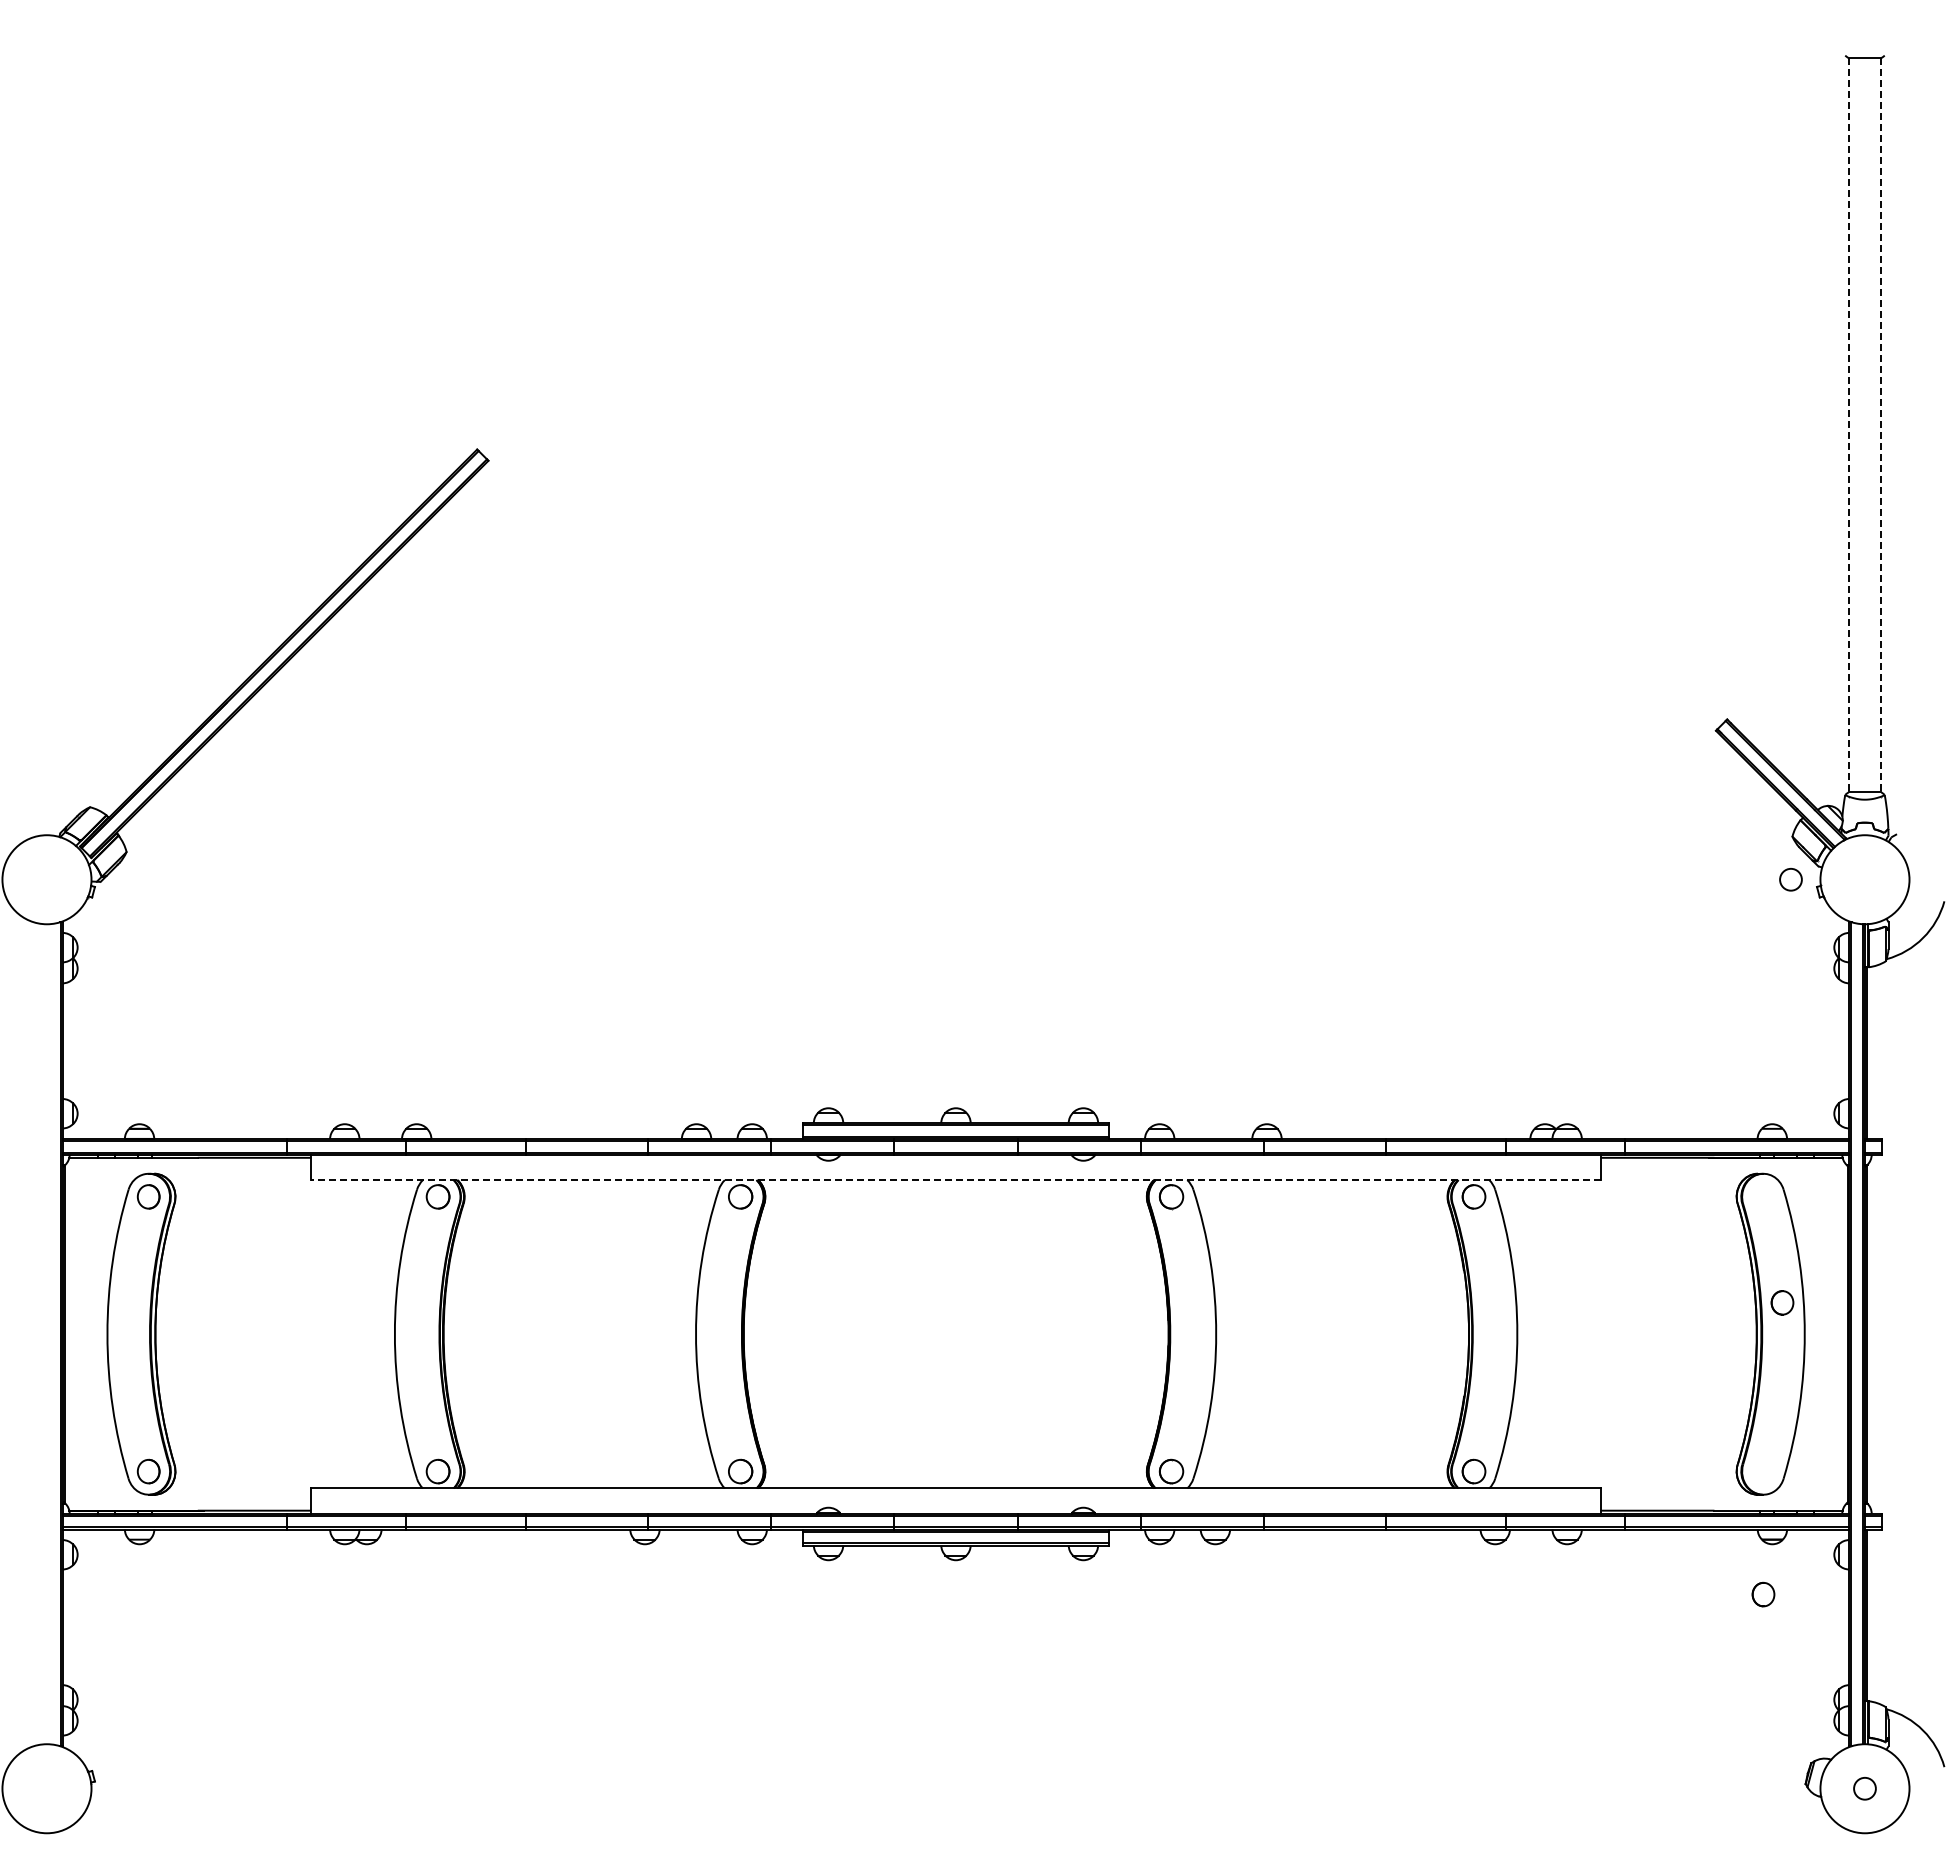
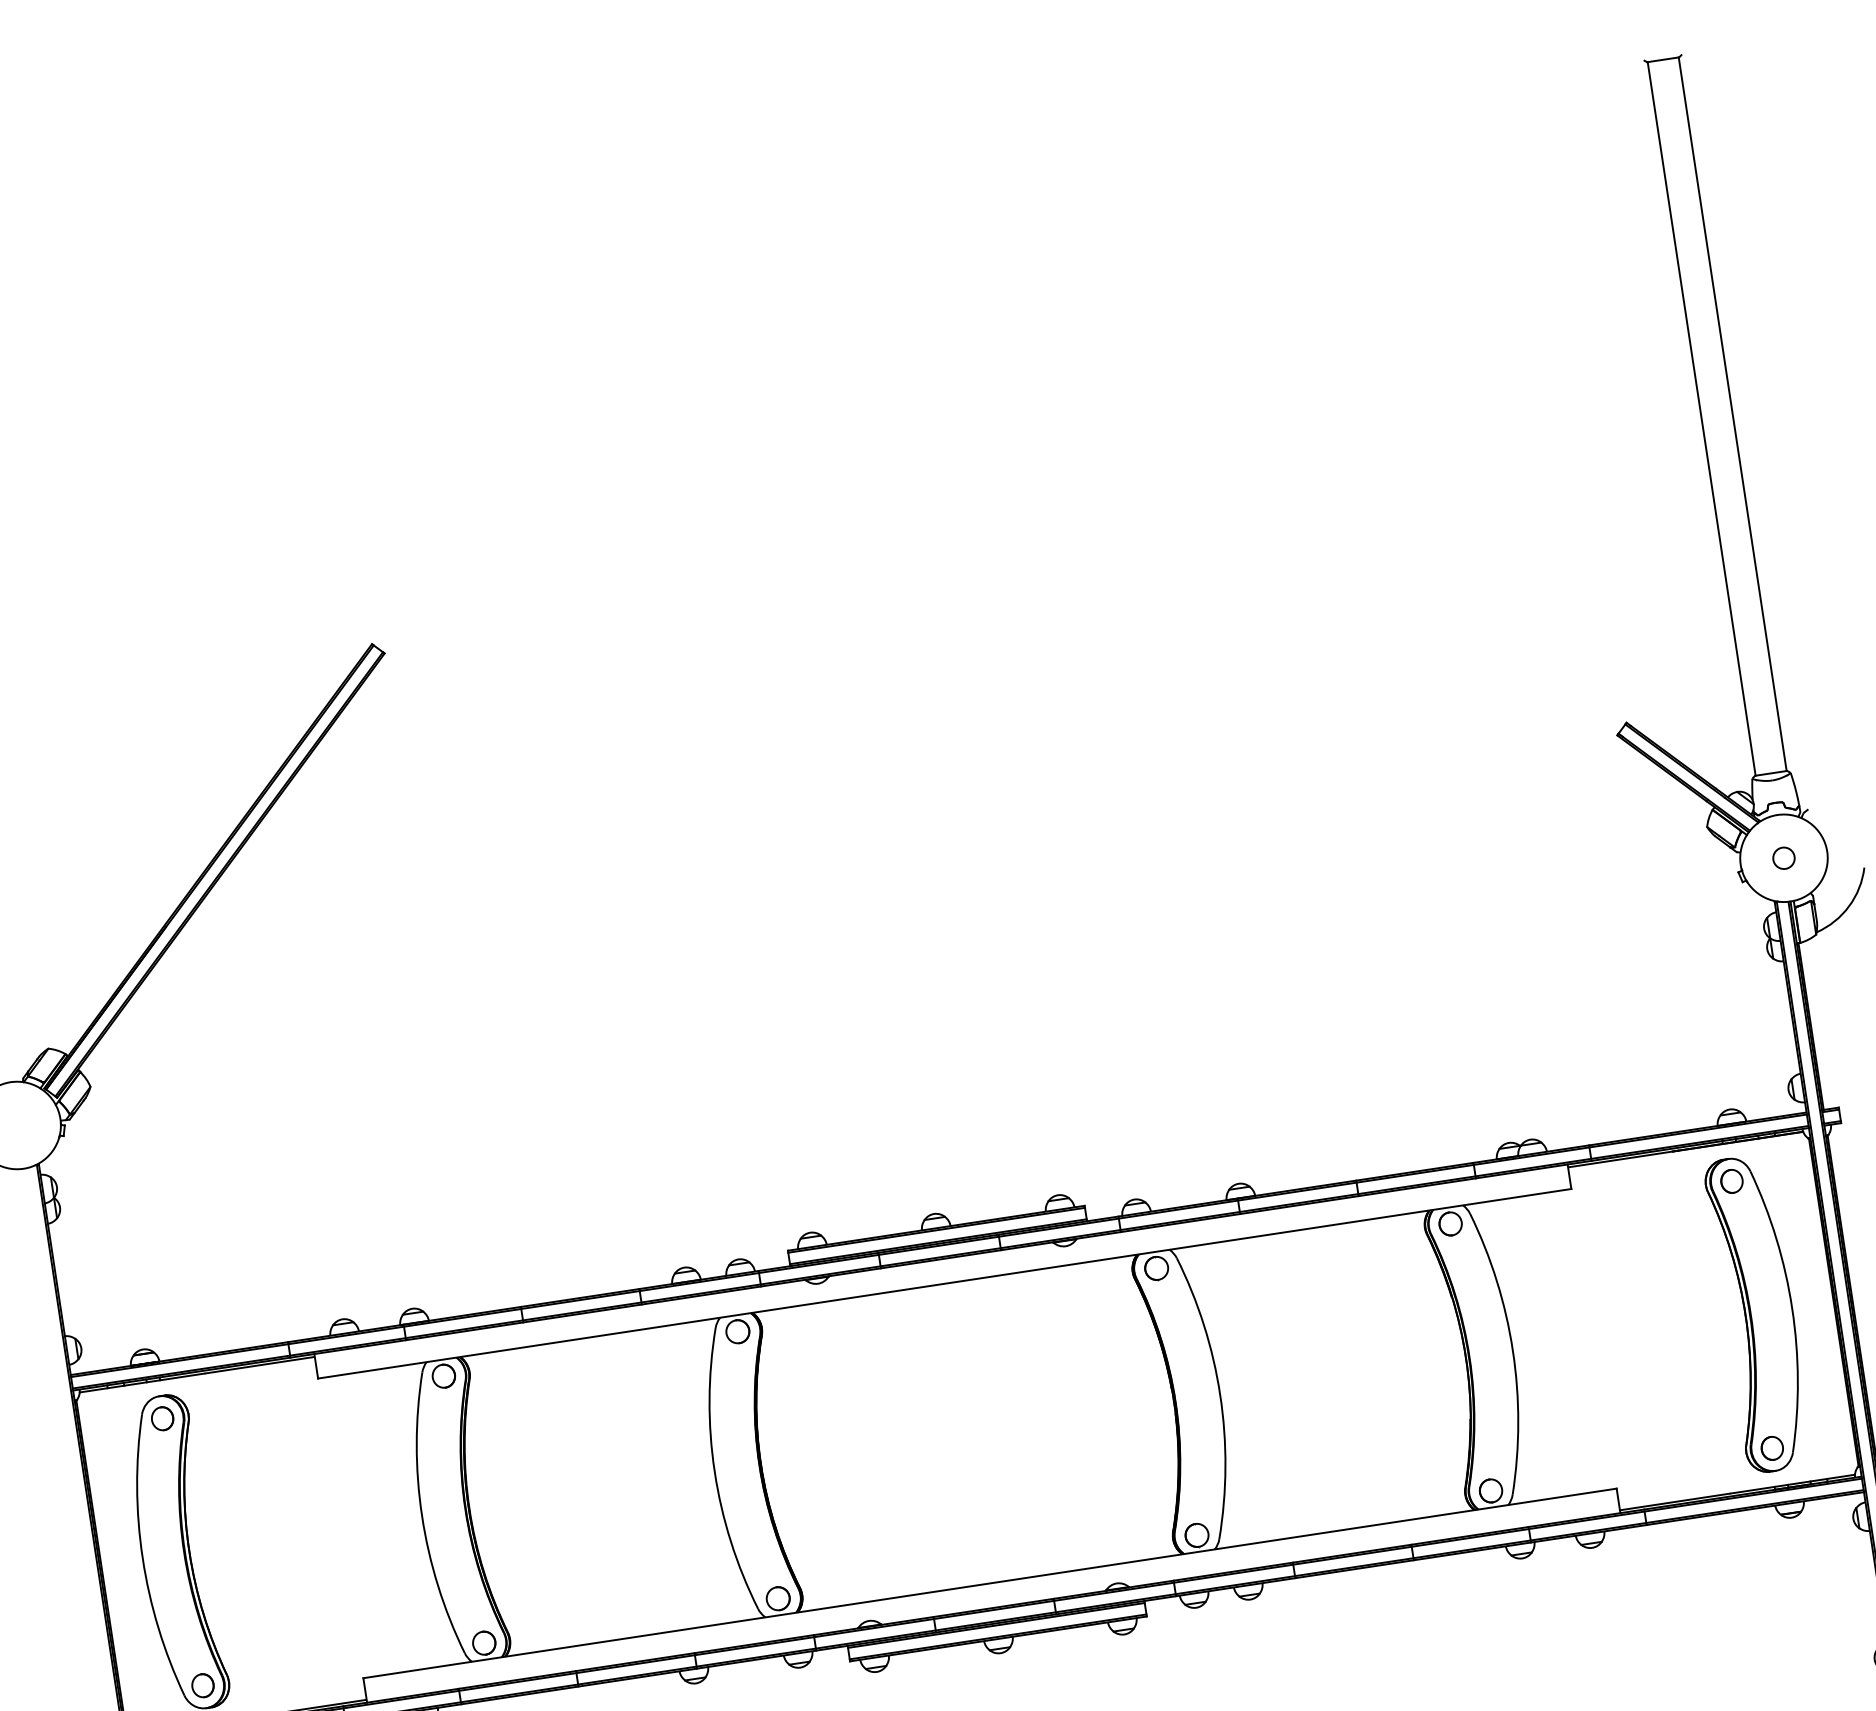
line: (1849, 425) -> (1702, 419), dashed -> solid
line: (1880, 425) -> (1732, 414), dashed -> solid
circle: (1790, 879) -> (1783, 858), moved
line: (955, 1180) -> (944, 1284), dashed -> solid
part: (1782, 1302) -> (1731, 1181), moved
part: (1763, 1594) -> (1772, 1448), moved

